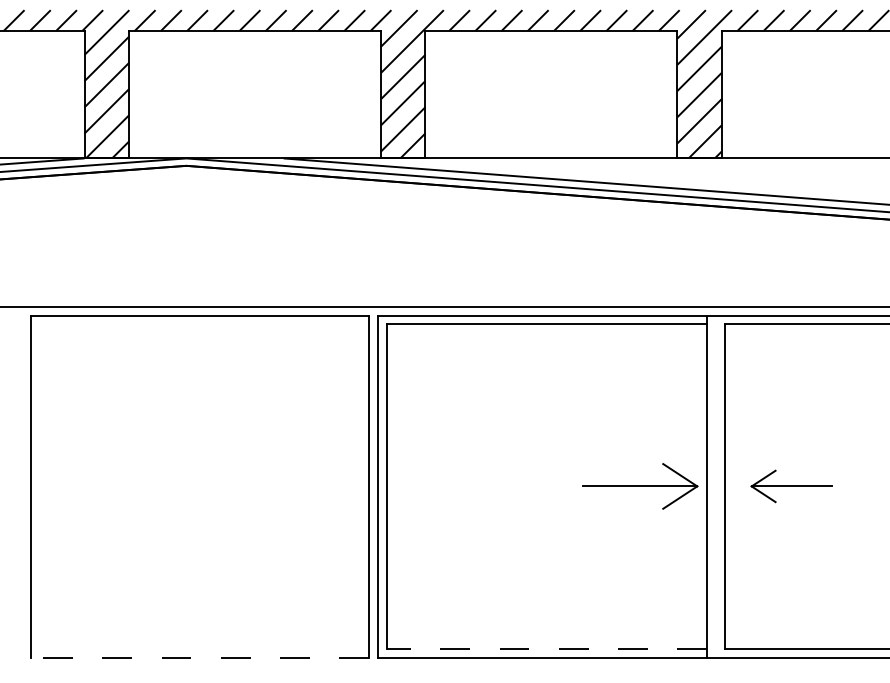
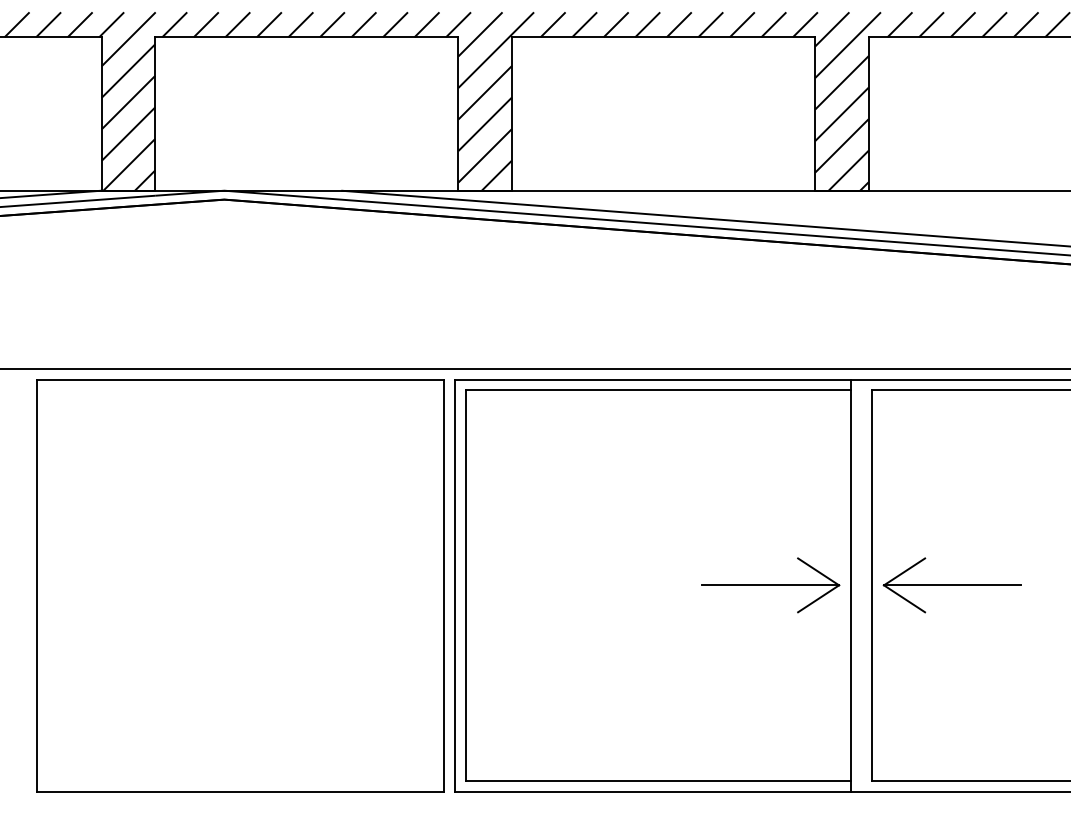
part: (791, 486) -> (952, 585), size x1.43
line: (546, 649) -> (657, 781), dashed -> solid
line: (200, 657) -> (241, 791), dashed -> solid

